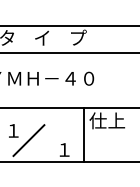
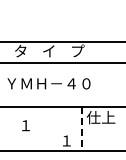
line: (84, 135) -> (82, 129), solid -> dashed
line: (28, 140) -> (37, 133), removed

